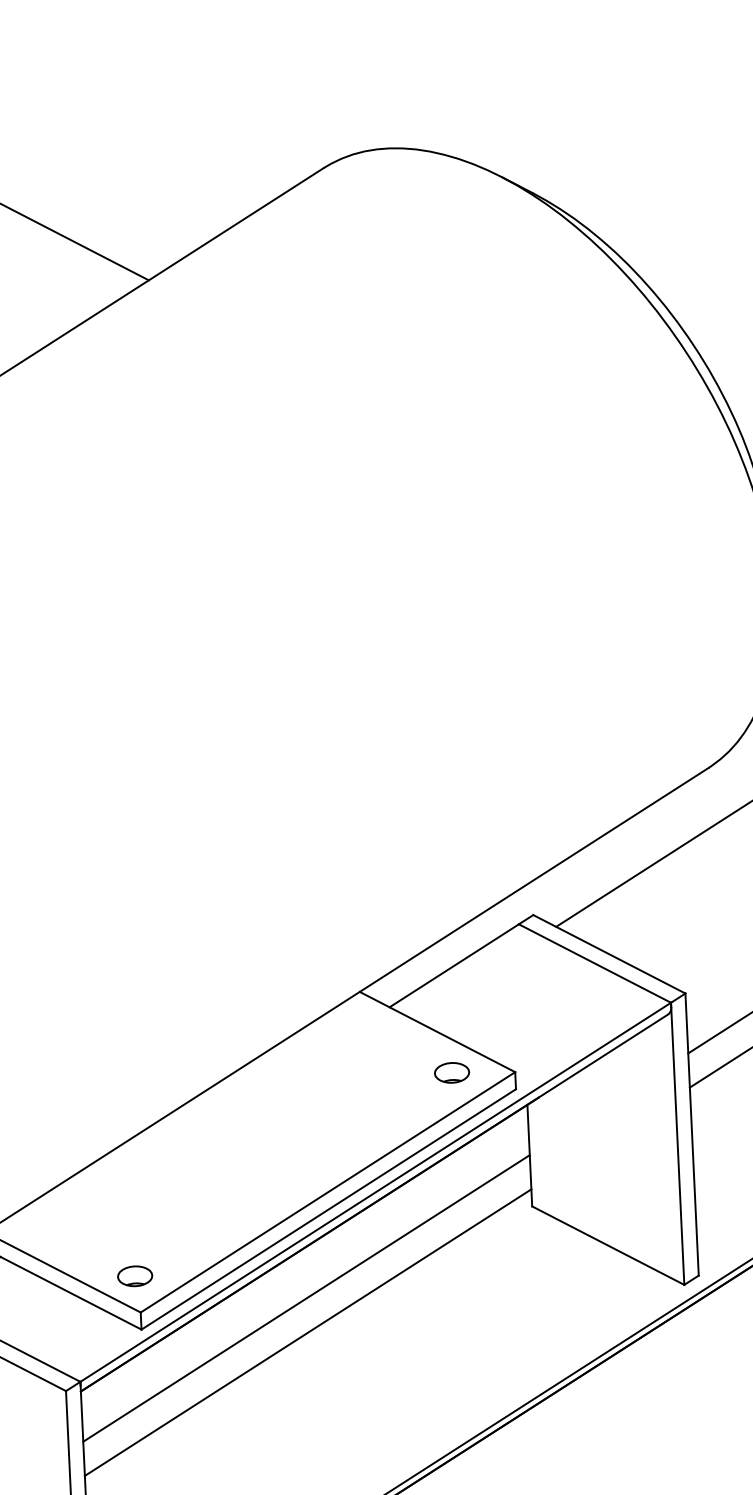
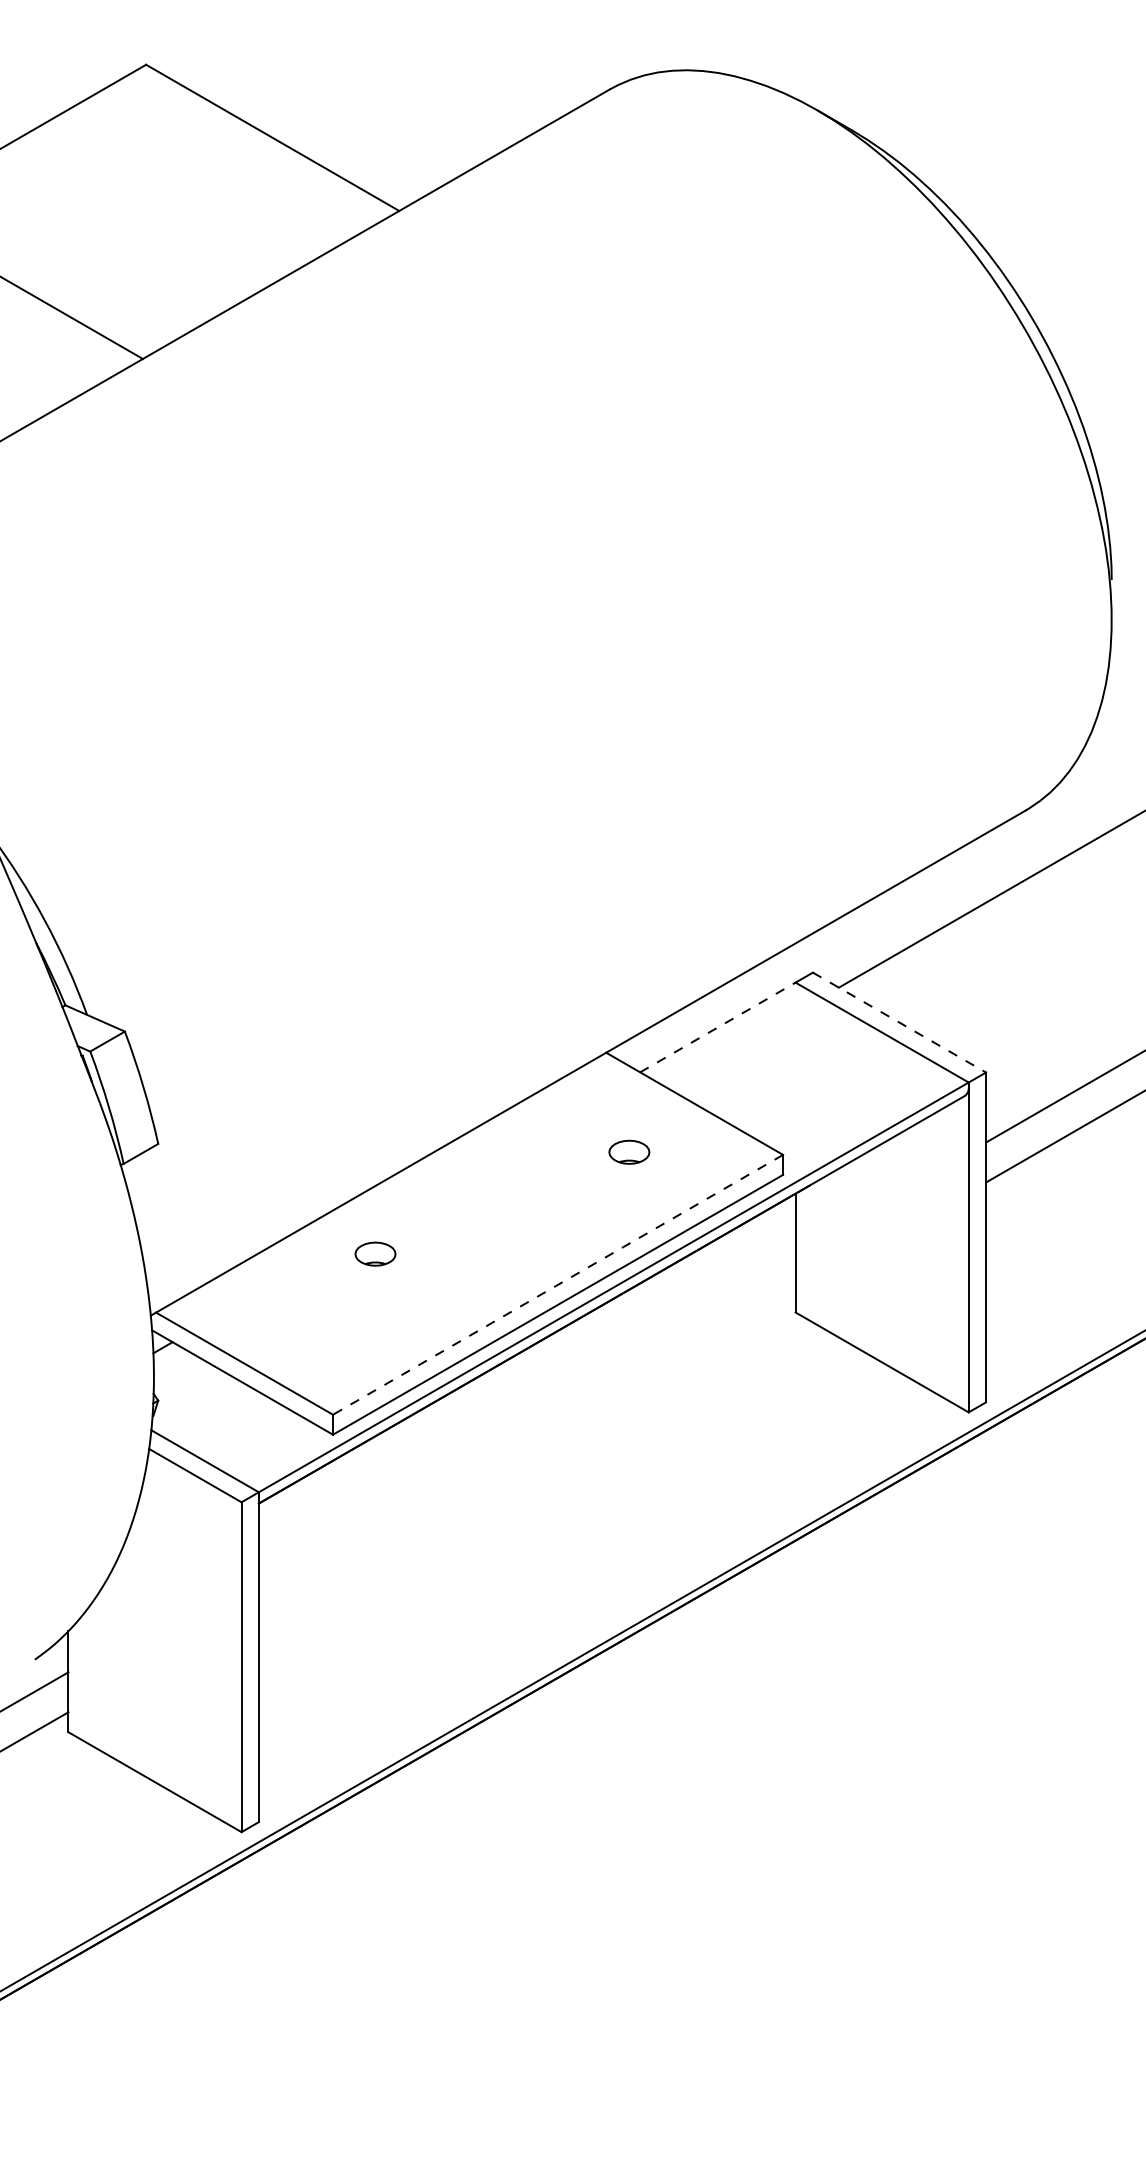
line: (609, 954) -> (899, 1022), solid -> dashed
line: (453, 965) -> (717, 1027), solid -> dashed
part: (452, 1072) -> (629, 1151), moved
line: (328, 1192) -> (558, 1284), solid -> dashed
part: (135, 1275) -> (375, 1253), moved
line: (305, 1298) -> (526, 1407), removed
line: (307, 1332) -> (526, 1447), removed

